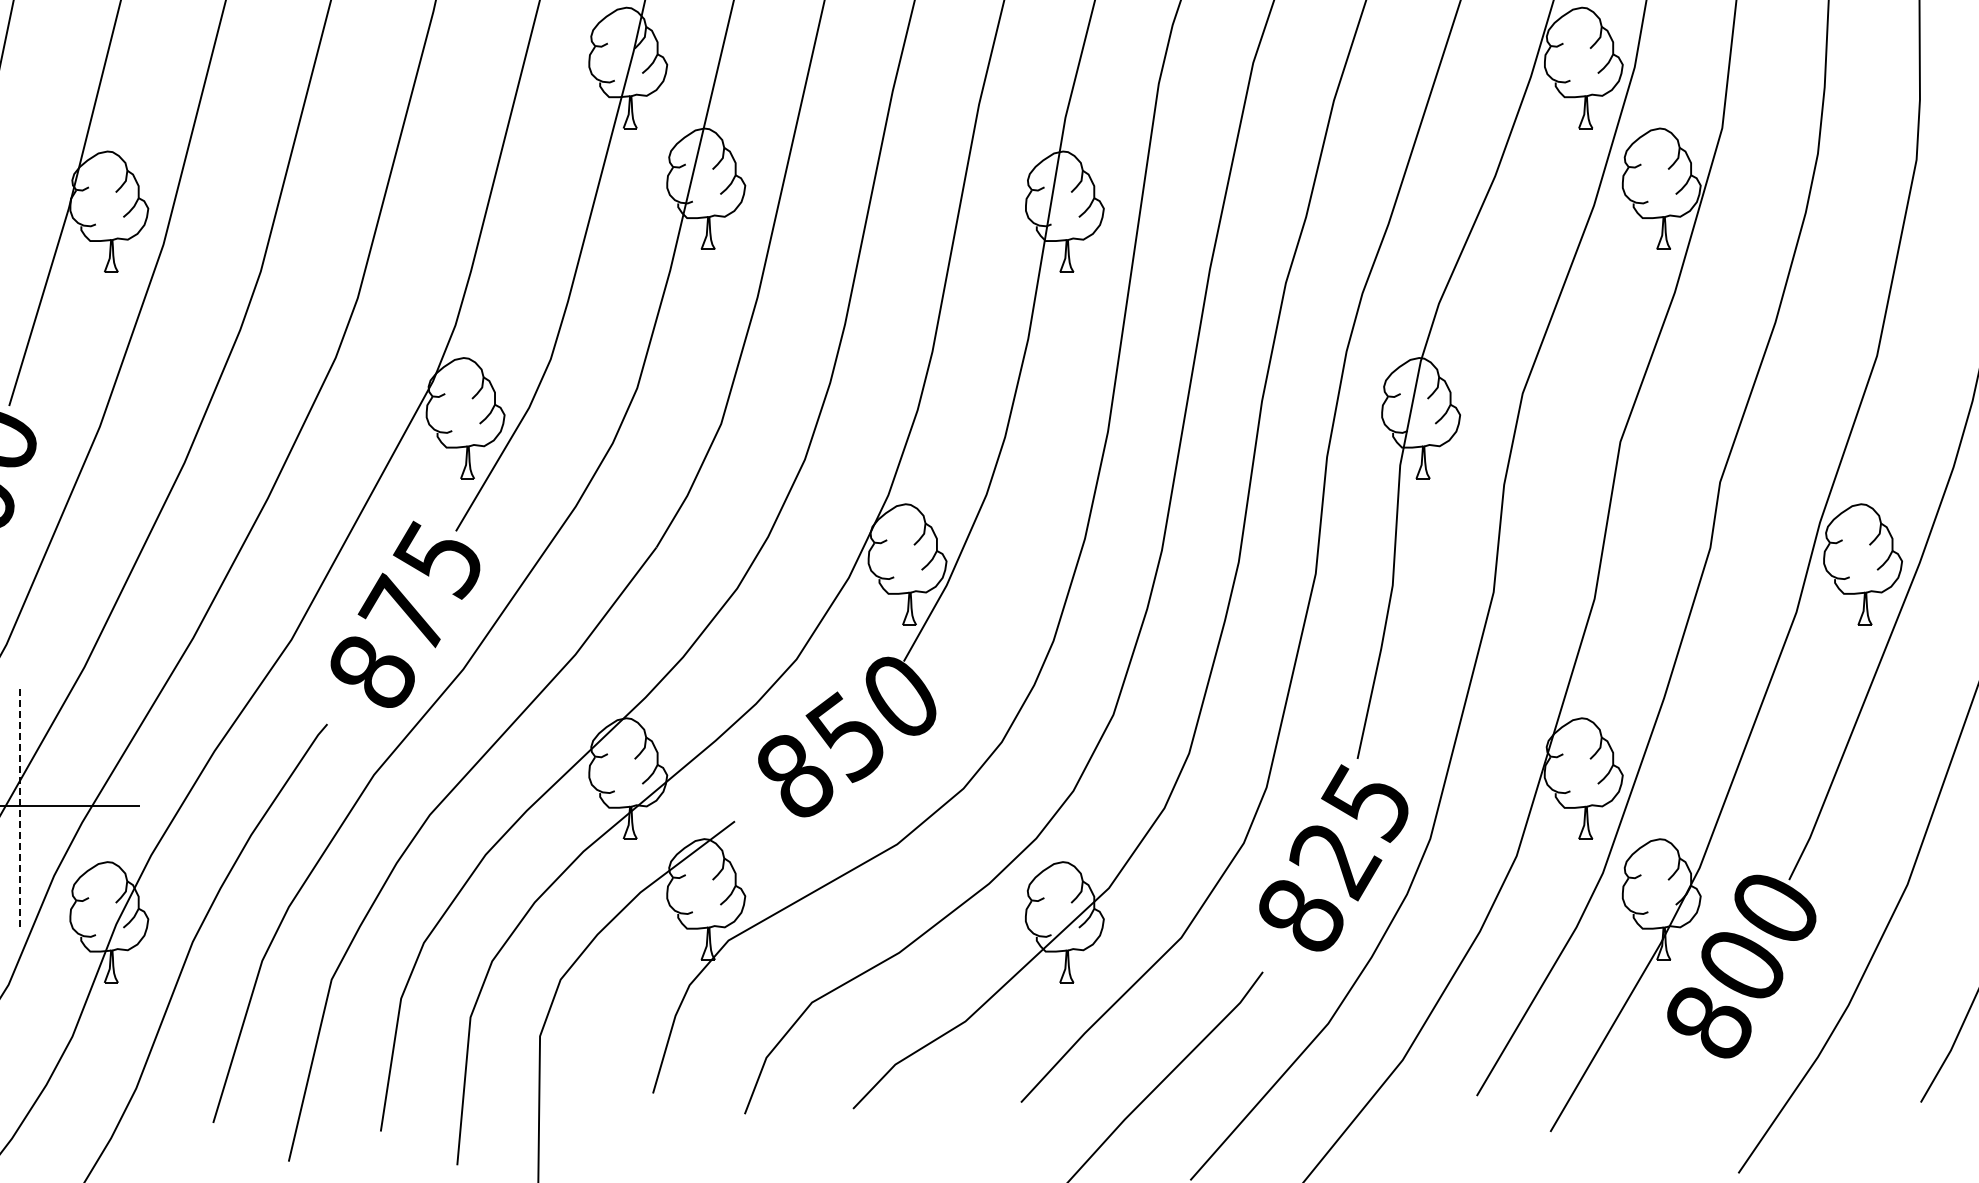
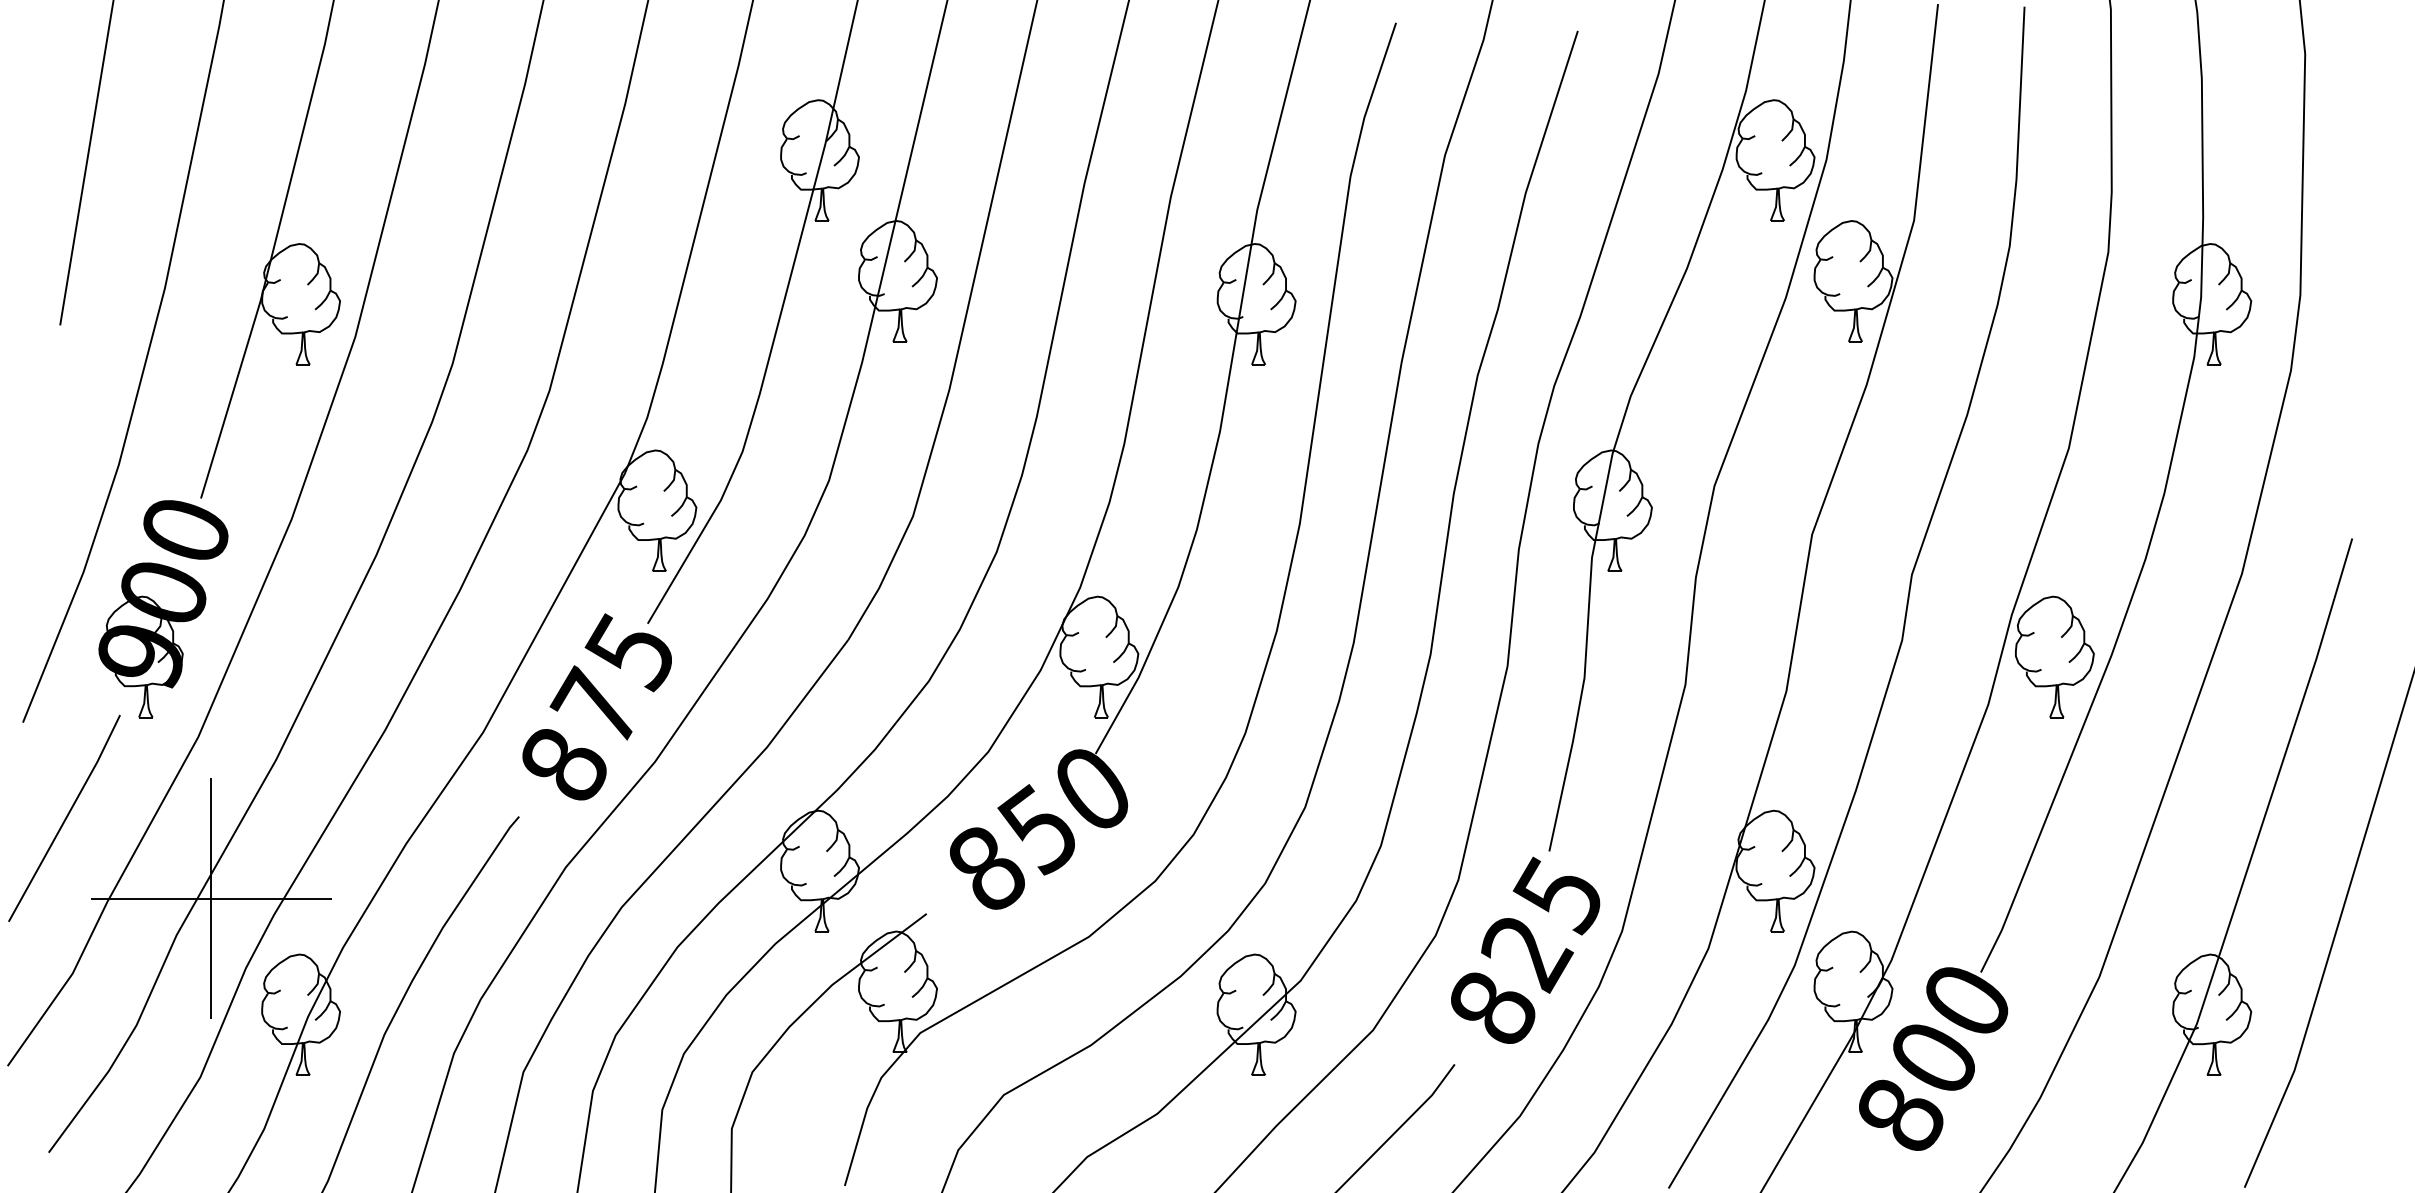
line: (19, 806) -> (211, 898), dashed -> solid

